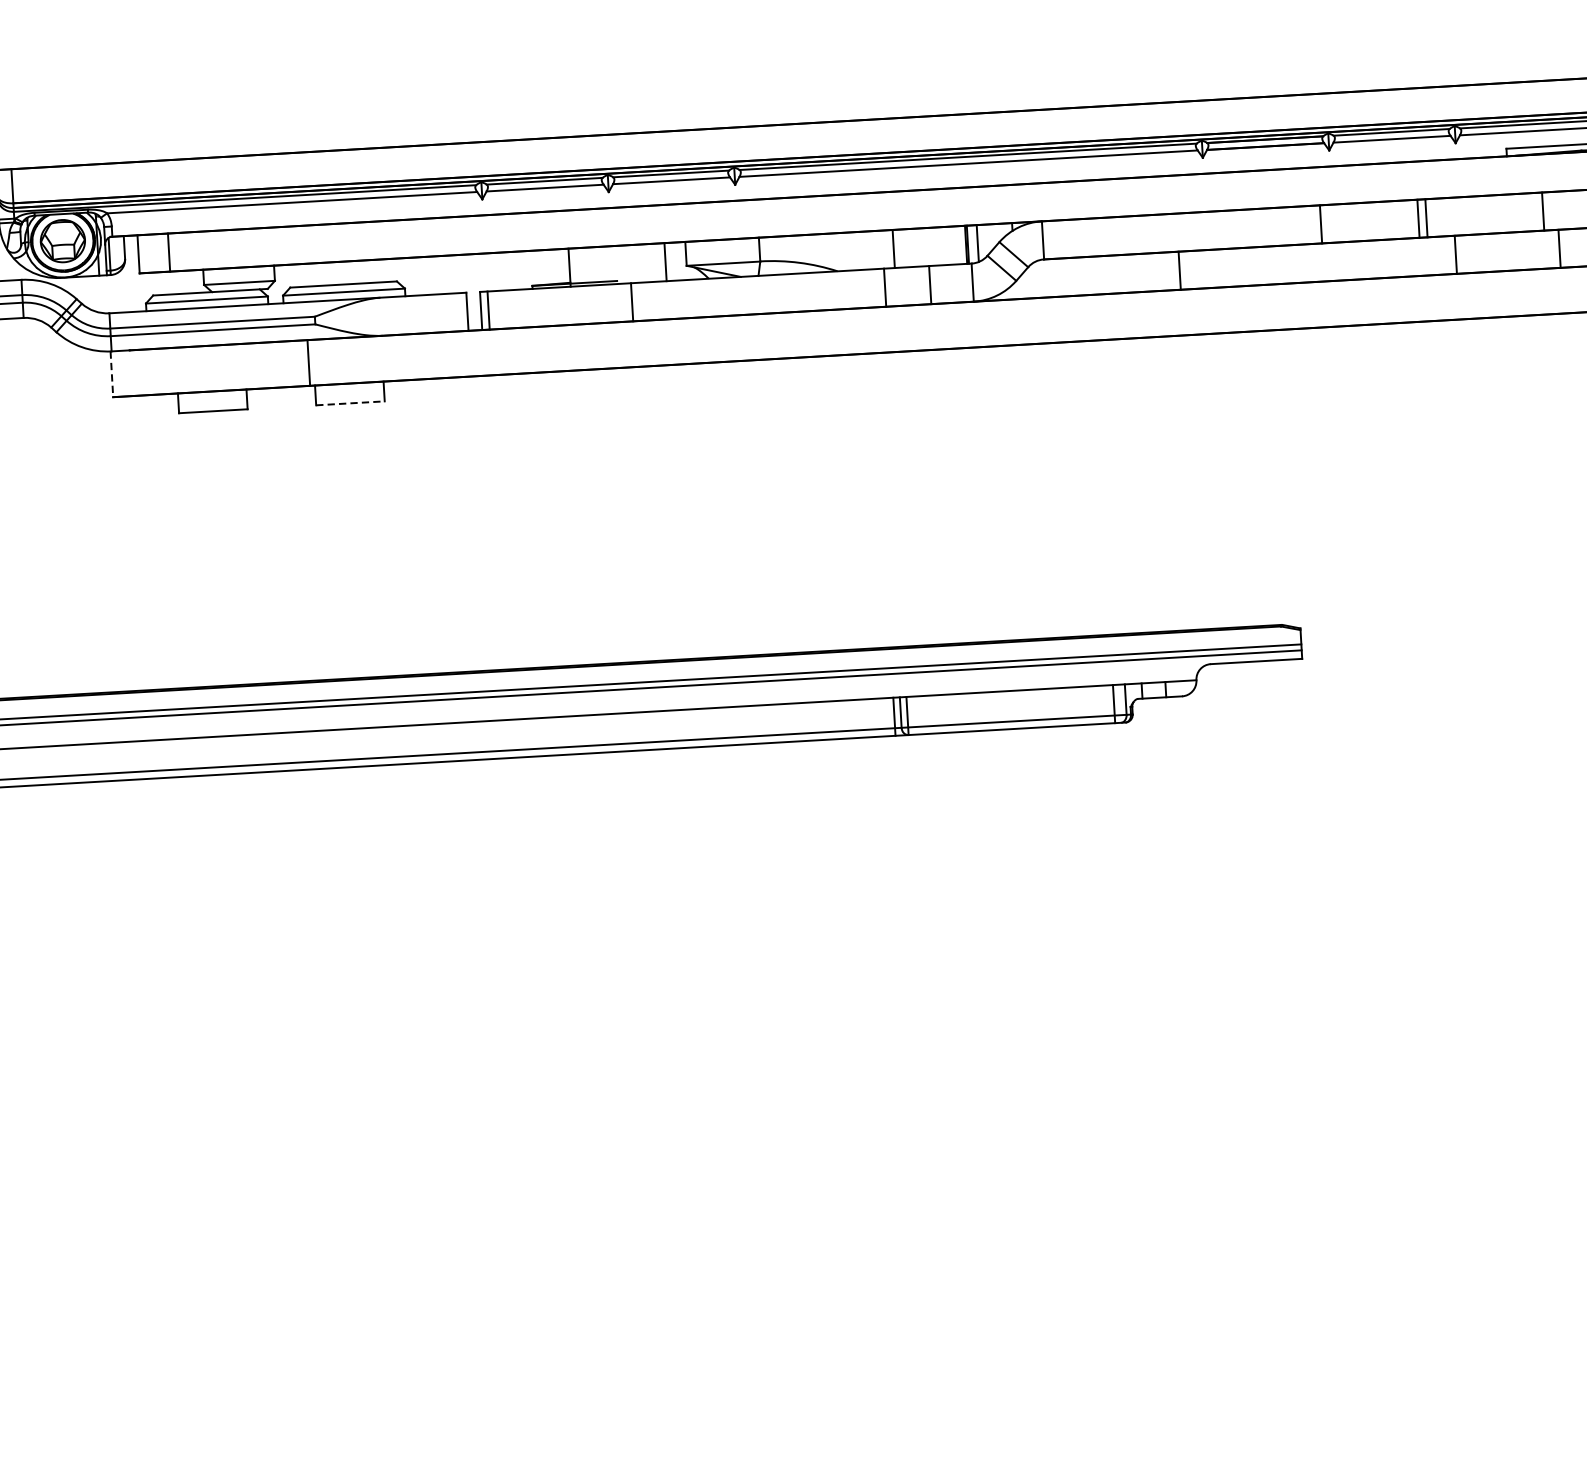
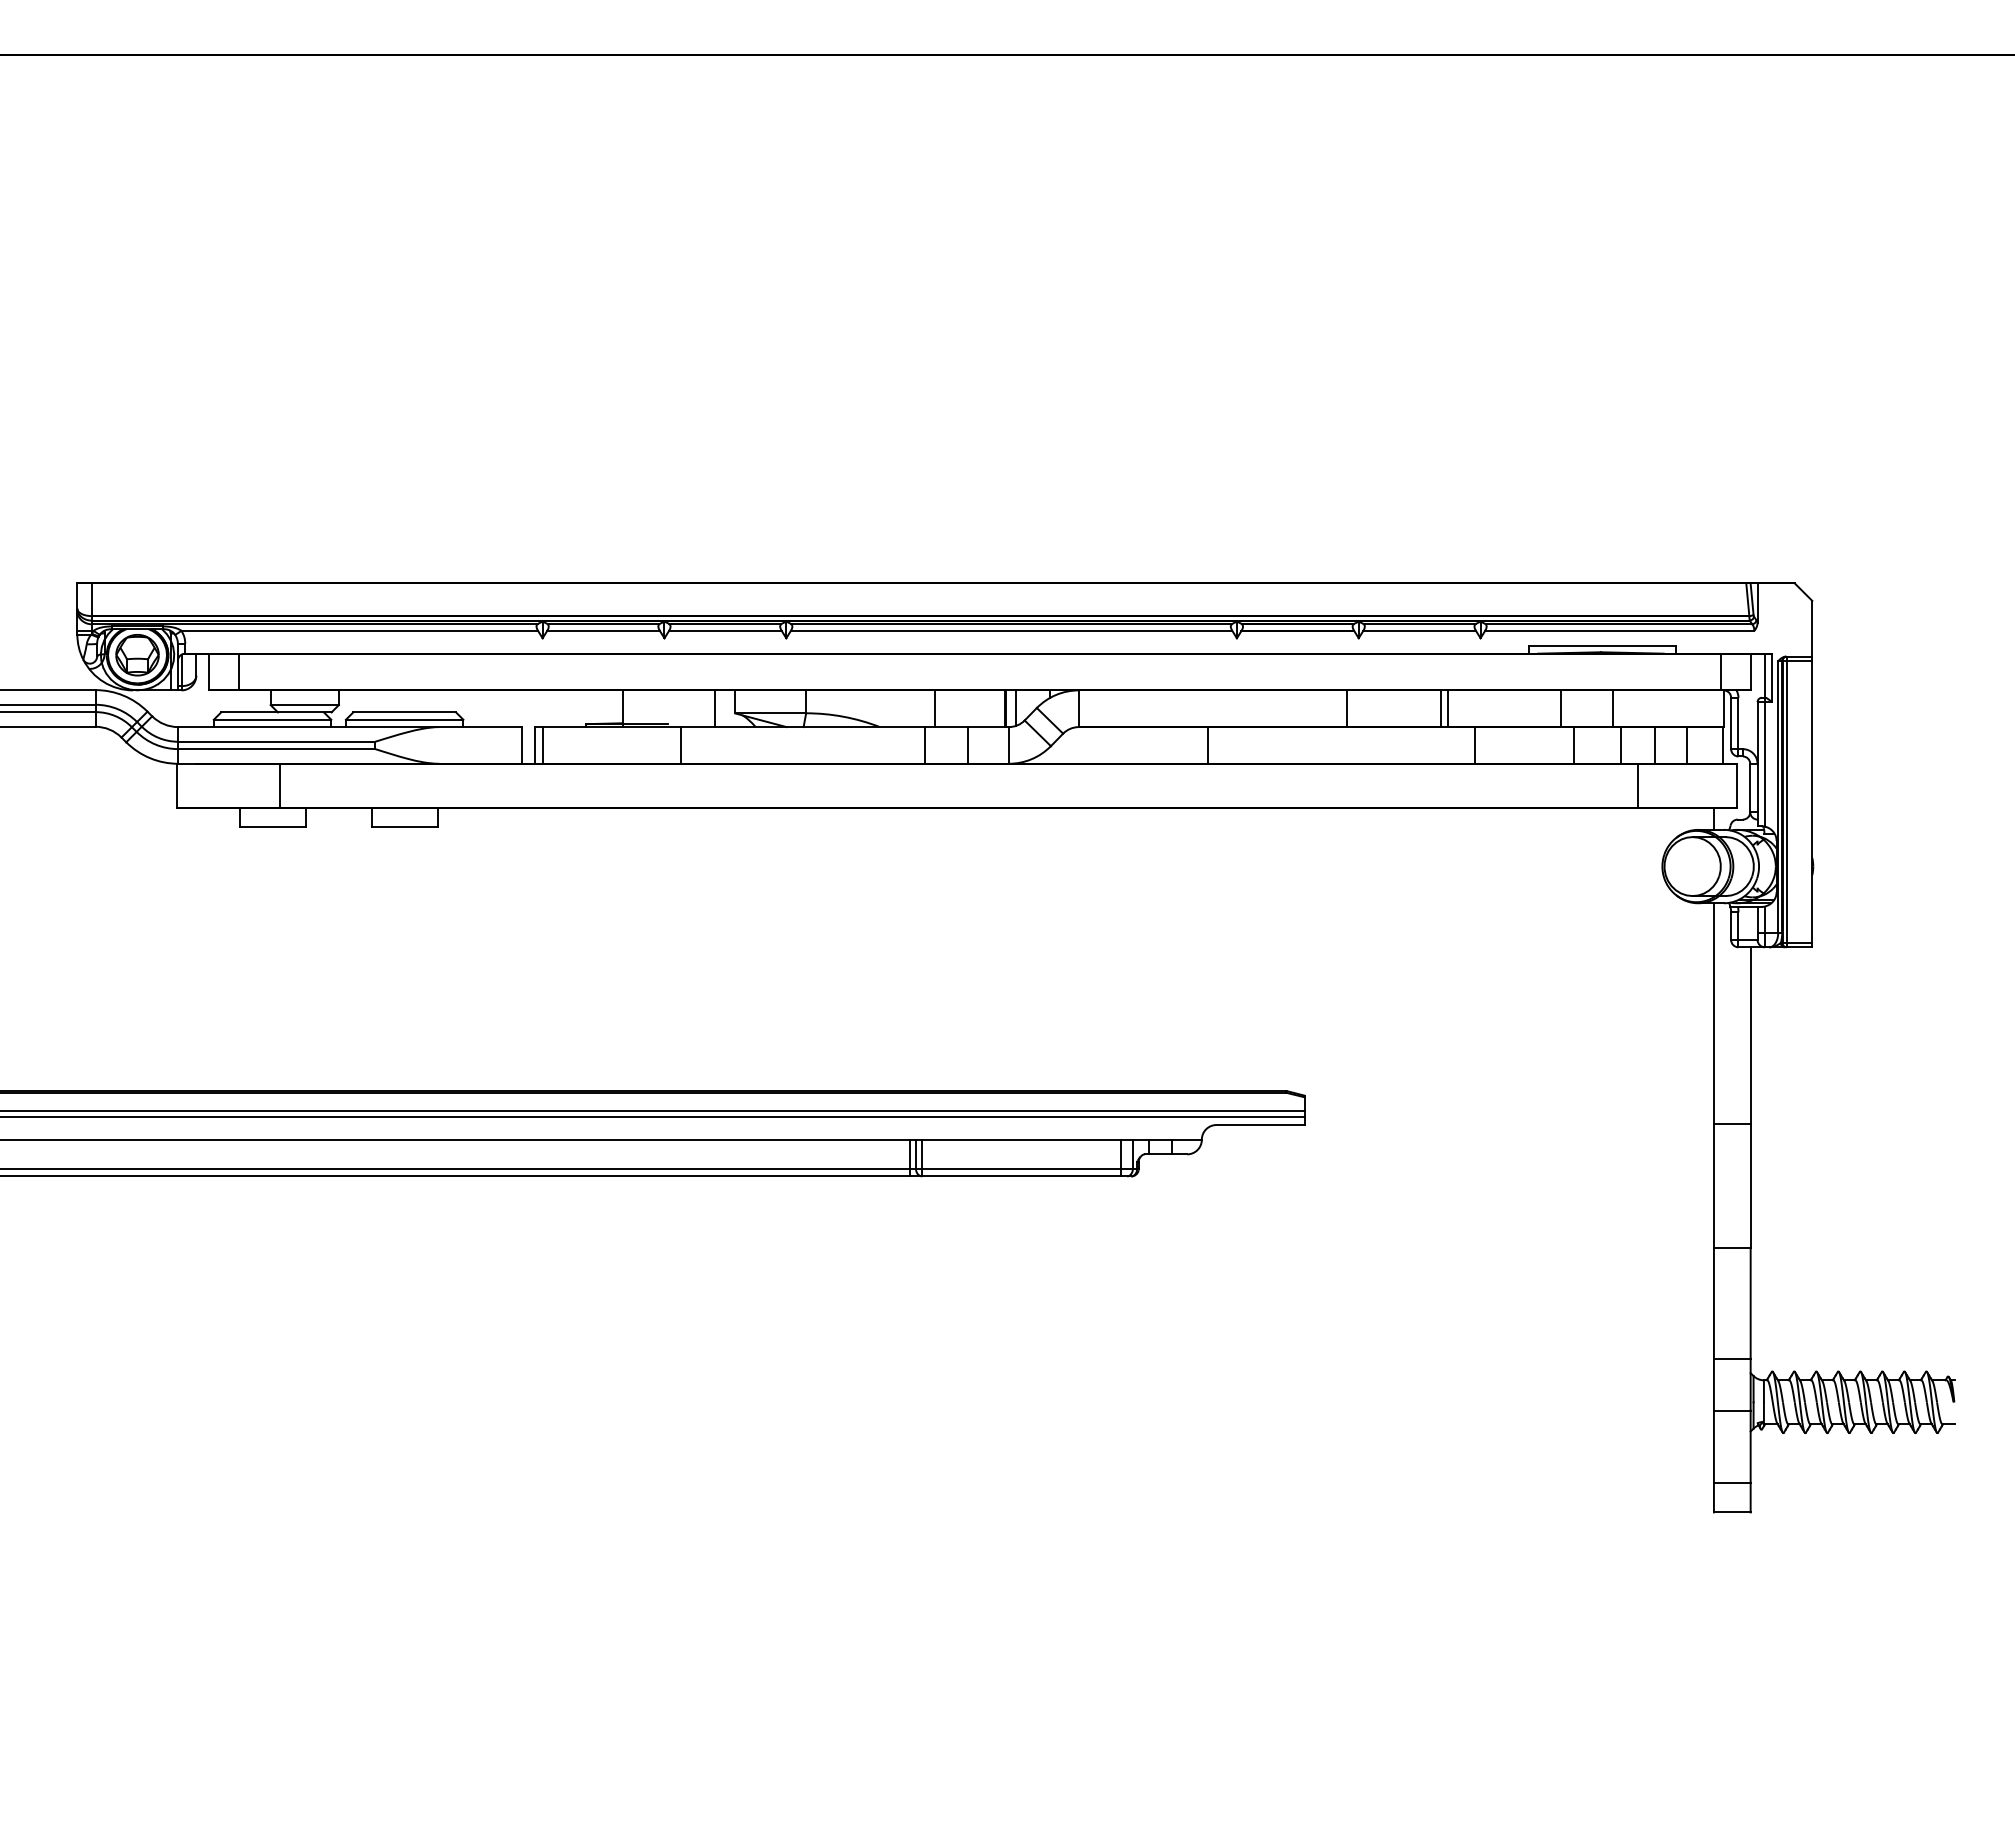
line: (308, 362) -> (279, 785), moved
line: (112, 375) -> (177, 786), dashed -> solid
line: (351, 402) -> (405, 826), dashed -> solid

